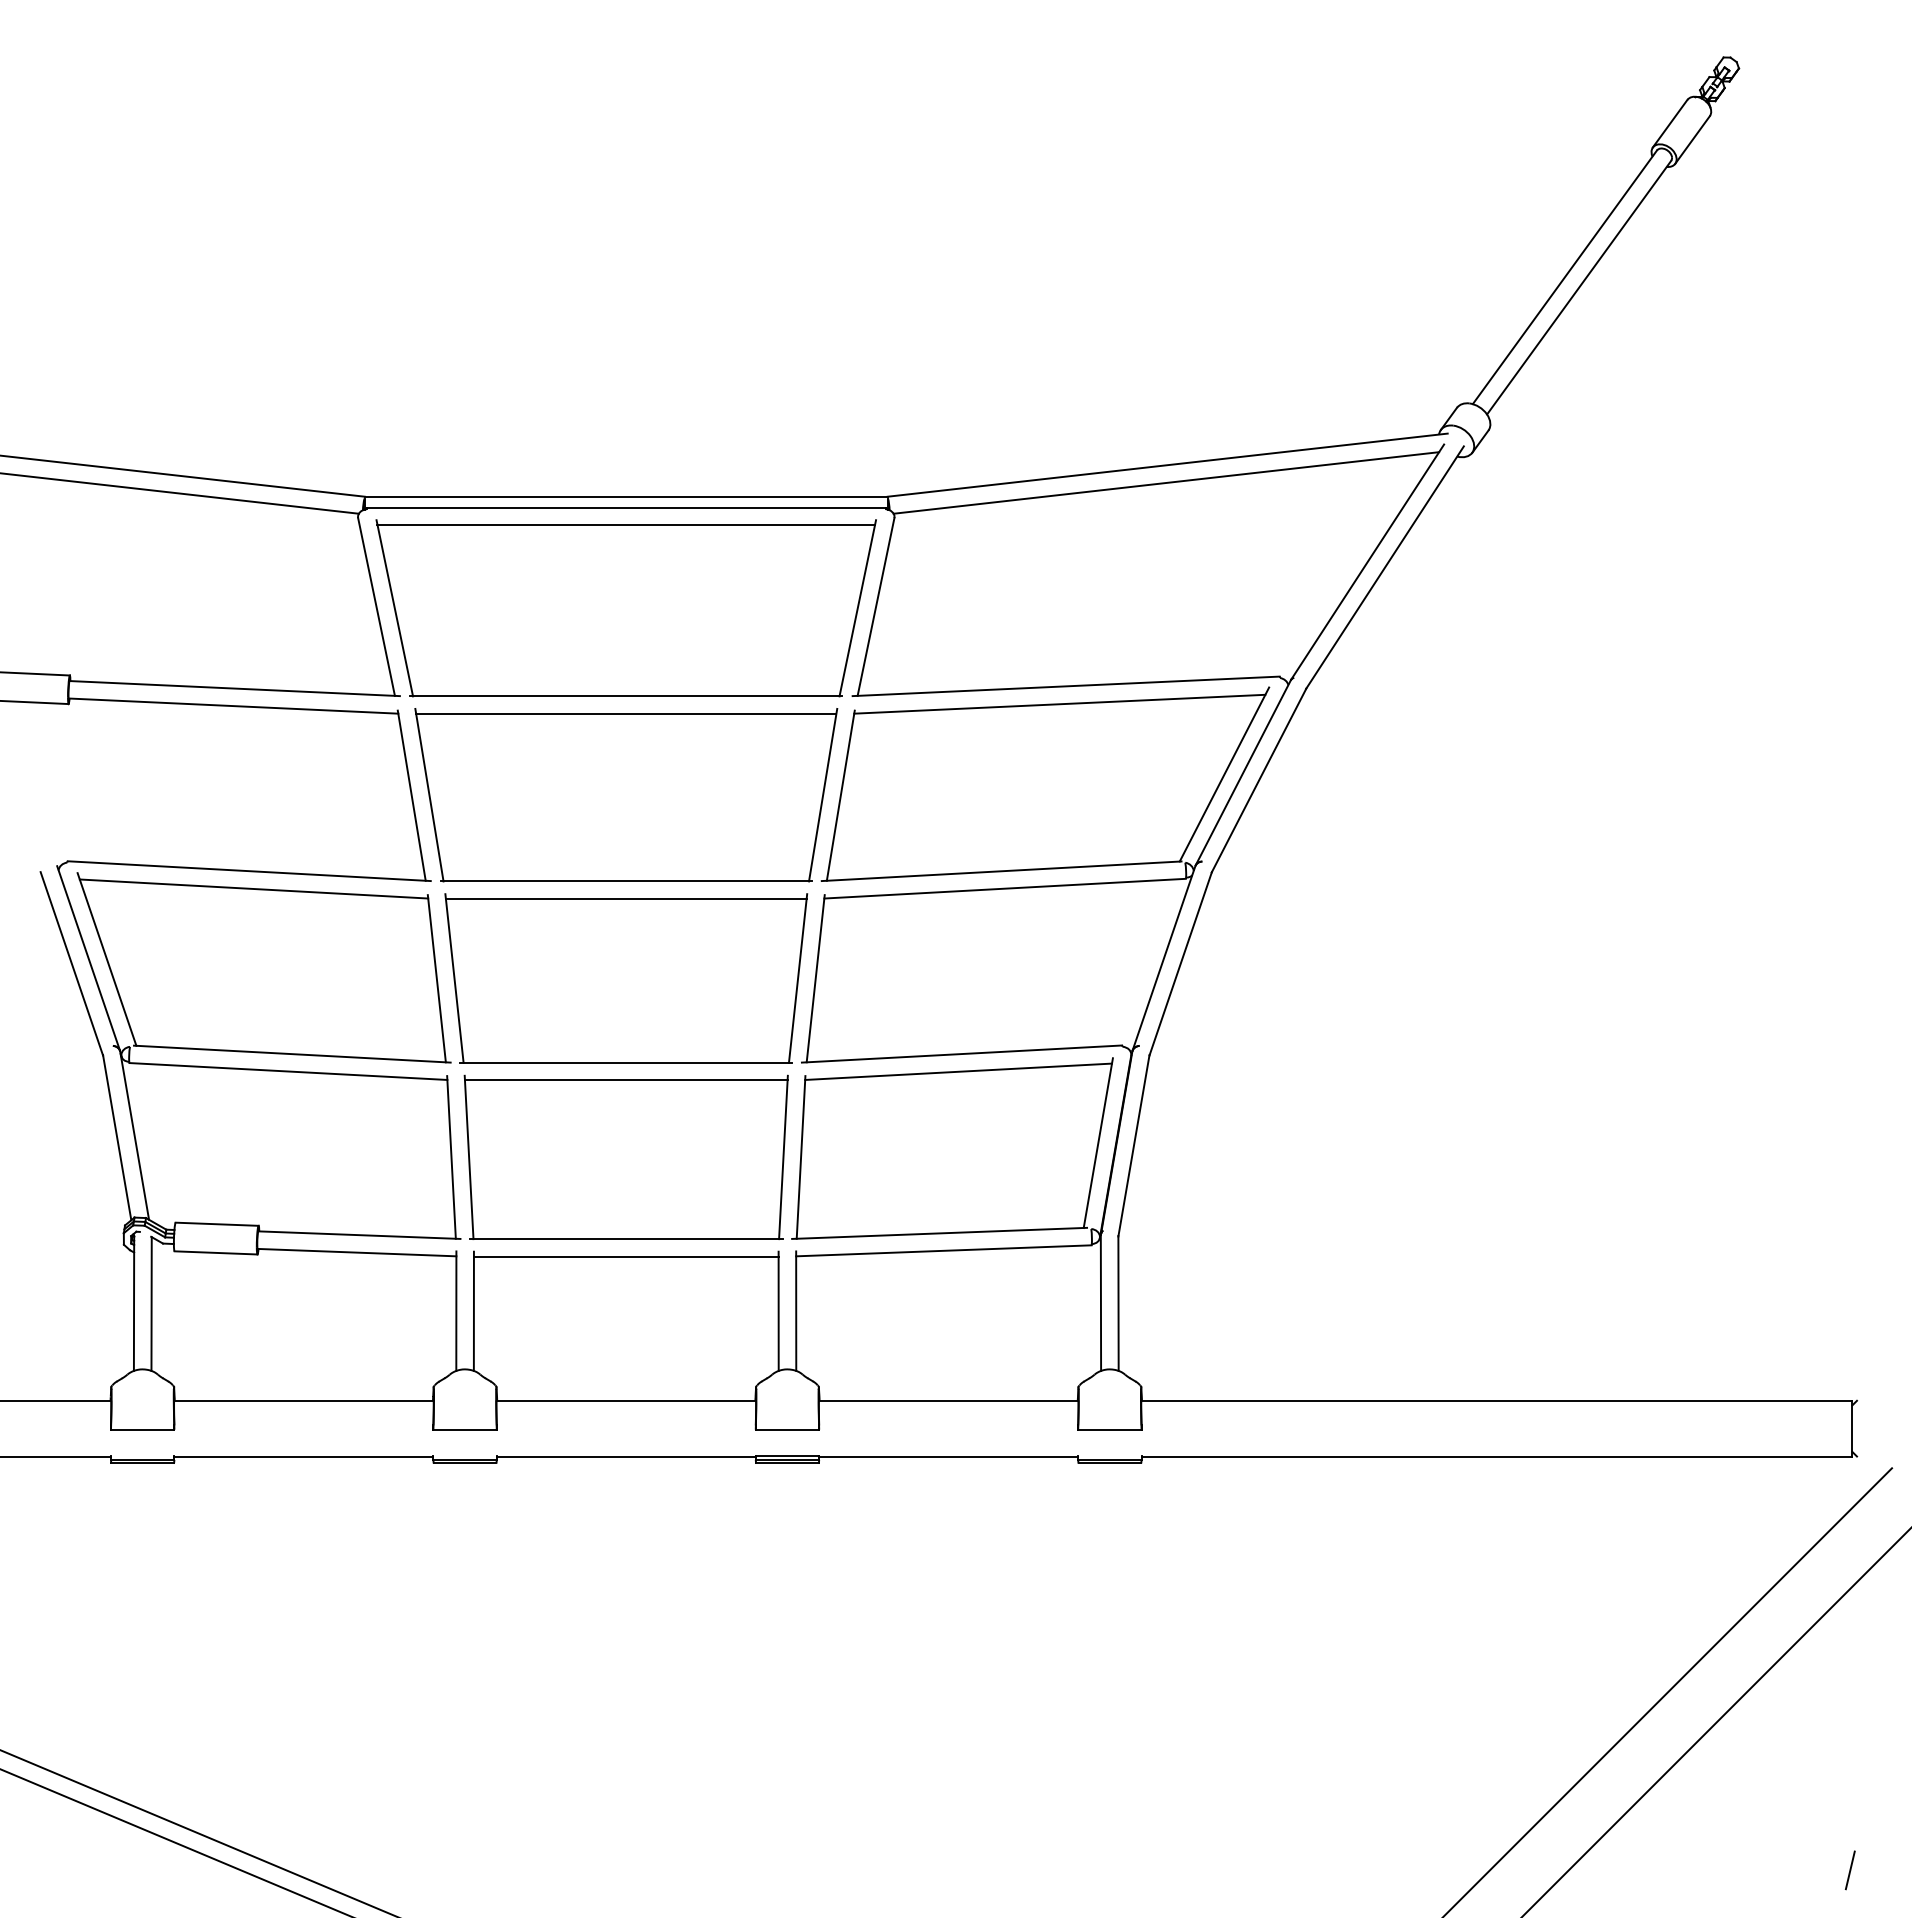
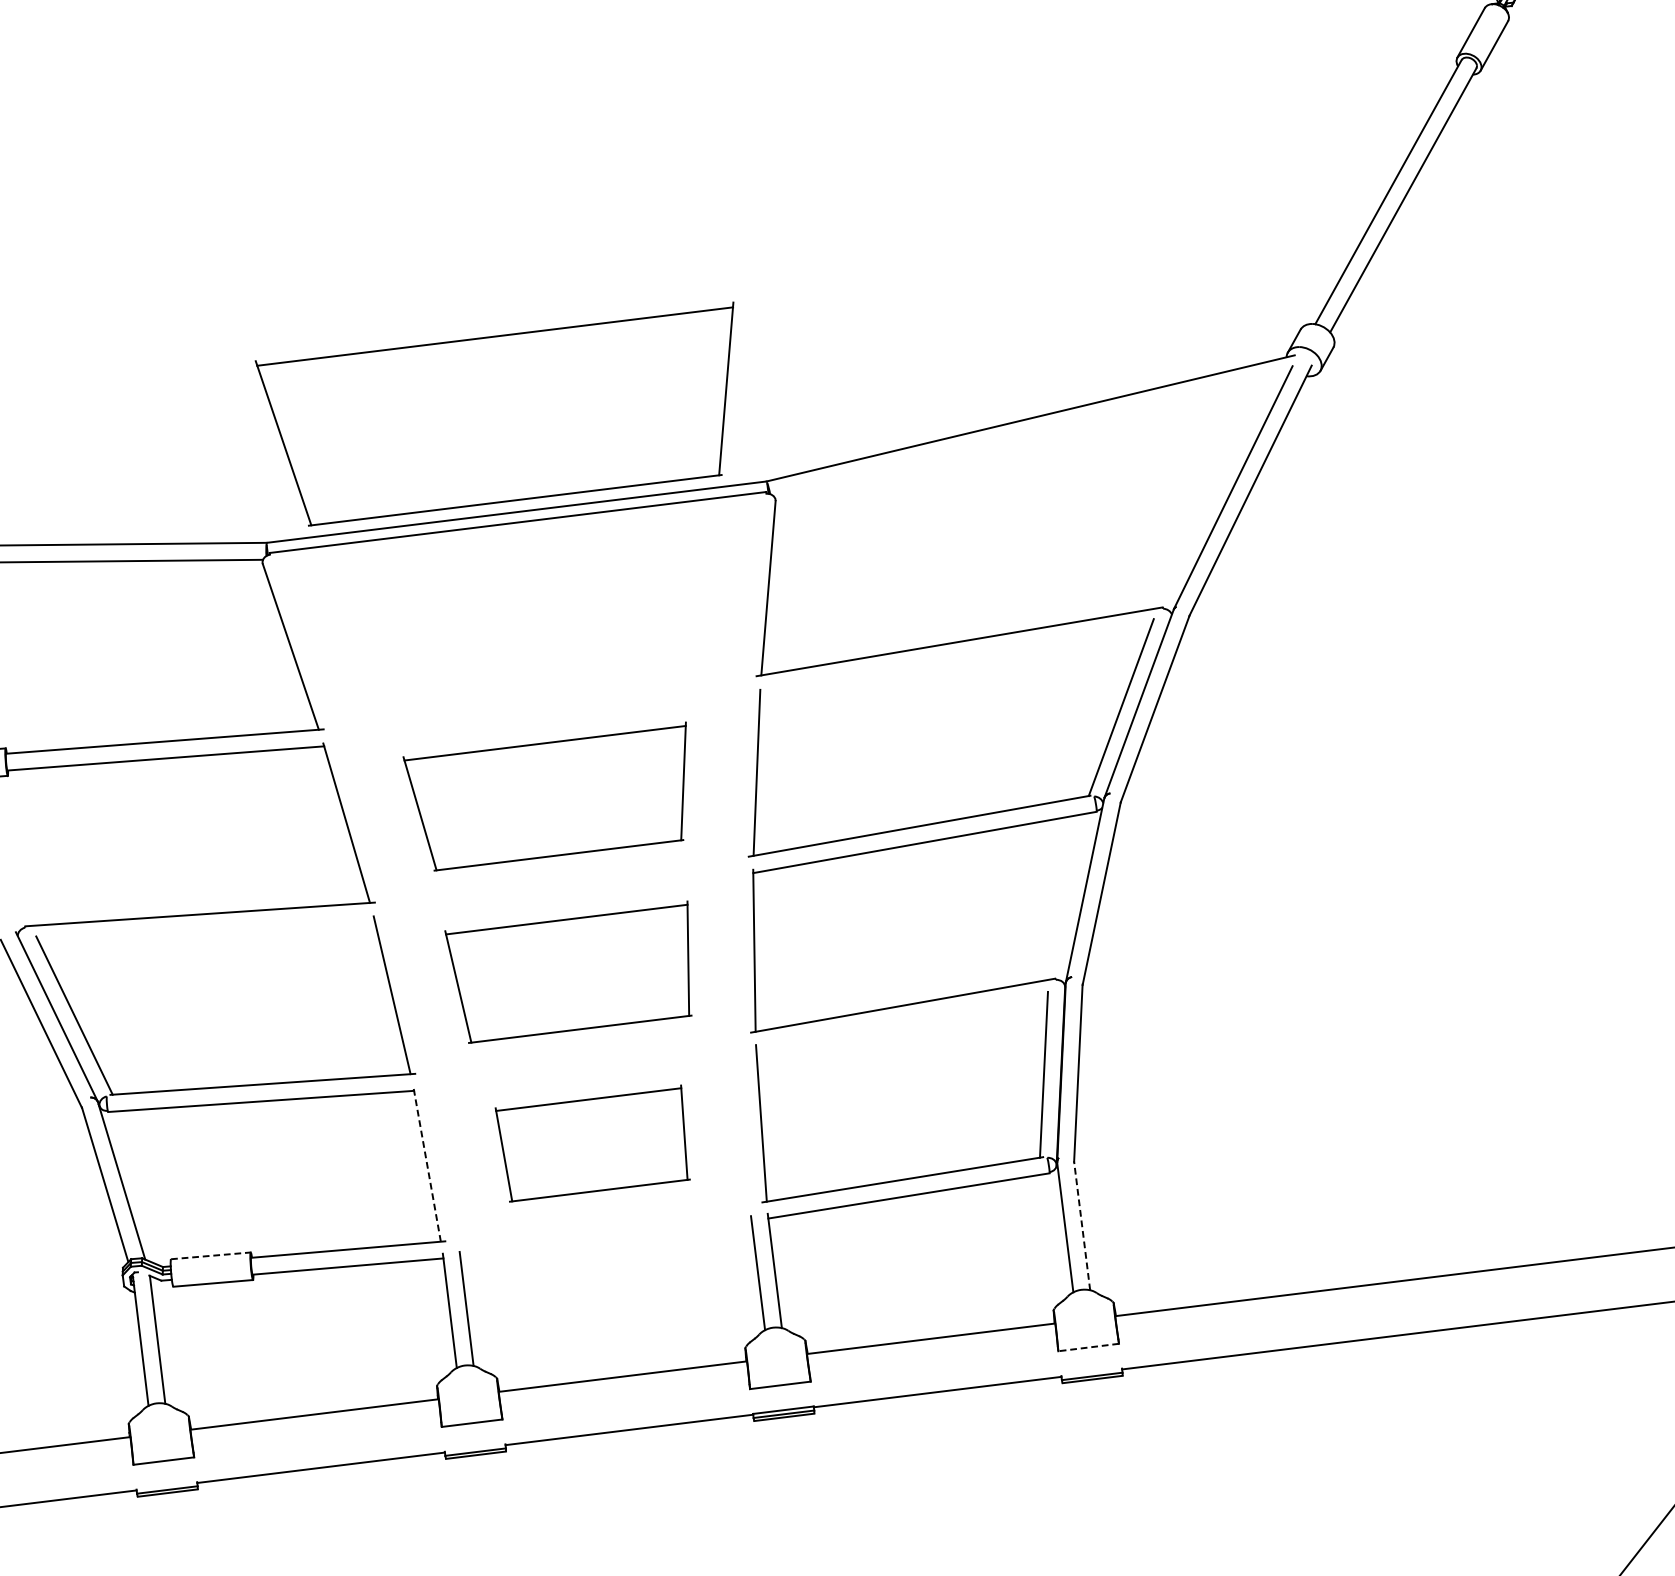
line: (1166, 482) -> (1031, 435), removed
part: (625, 608) -> (504, 416), moved
line: (1059, 703) -> (955, 659), removed
part: (626, 795) -> (551, 797), size x0.7
line: (253, 888) -> (206, 930), removed
part: (626, 978) -> (573, 972), size x0.7
line: (958, 1071) -> (901, 1022), removed
line: (451, 1156) -> (427, 1163), solid -> dashed
part: (625, 1156) -> (593, 1143), size x0.6
line: (217, 1224) -> (211, 1256), solid -> dashed
line: (625, 1256) -> (605, 1238), removed
line: (1118, 1302) -> (1081, 1224), solid -> dashed
line: (1109, 1429) -> (1088, 1347), solid -> dashed

